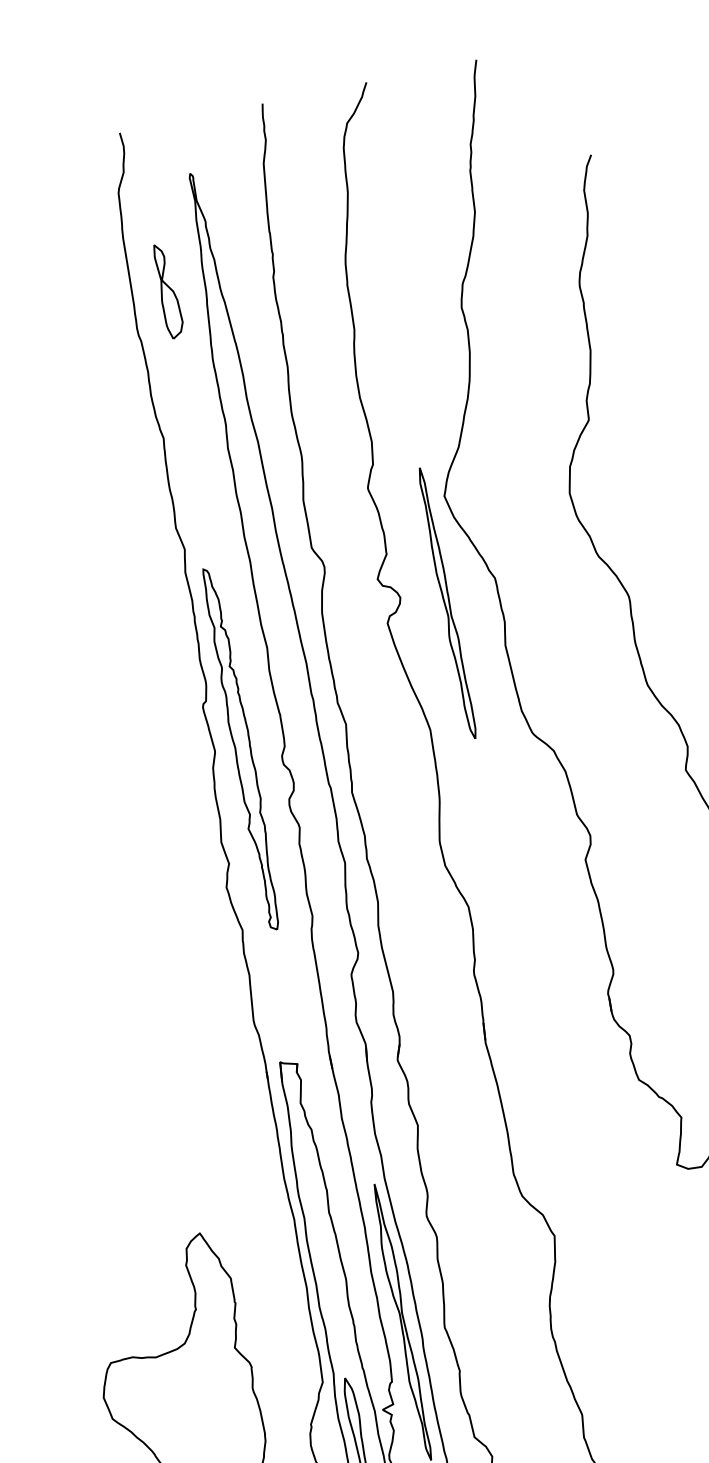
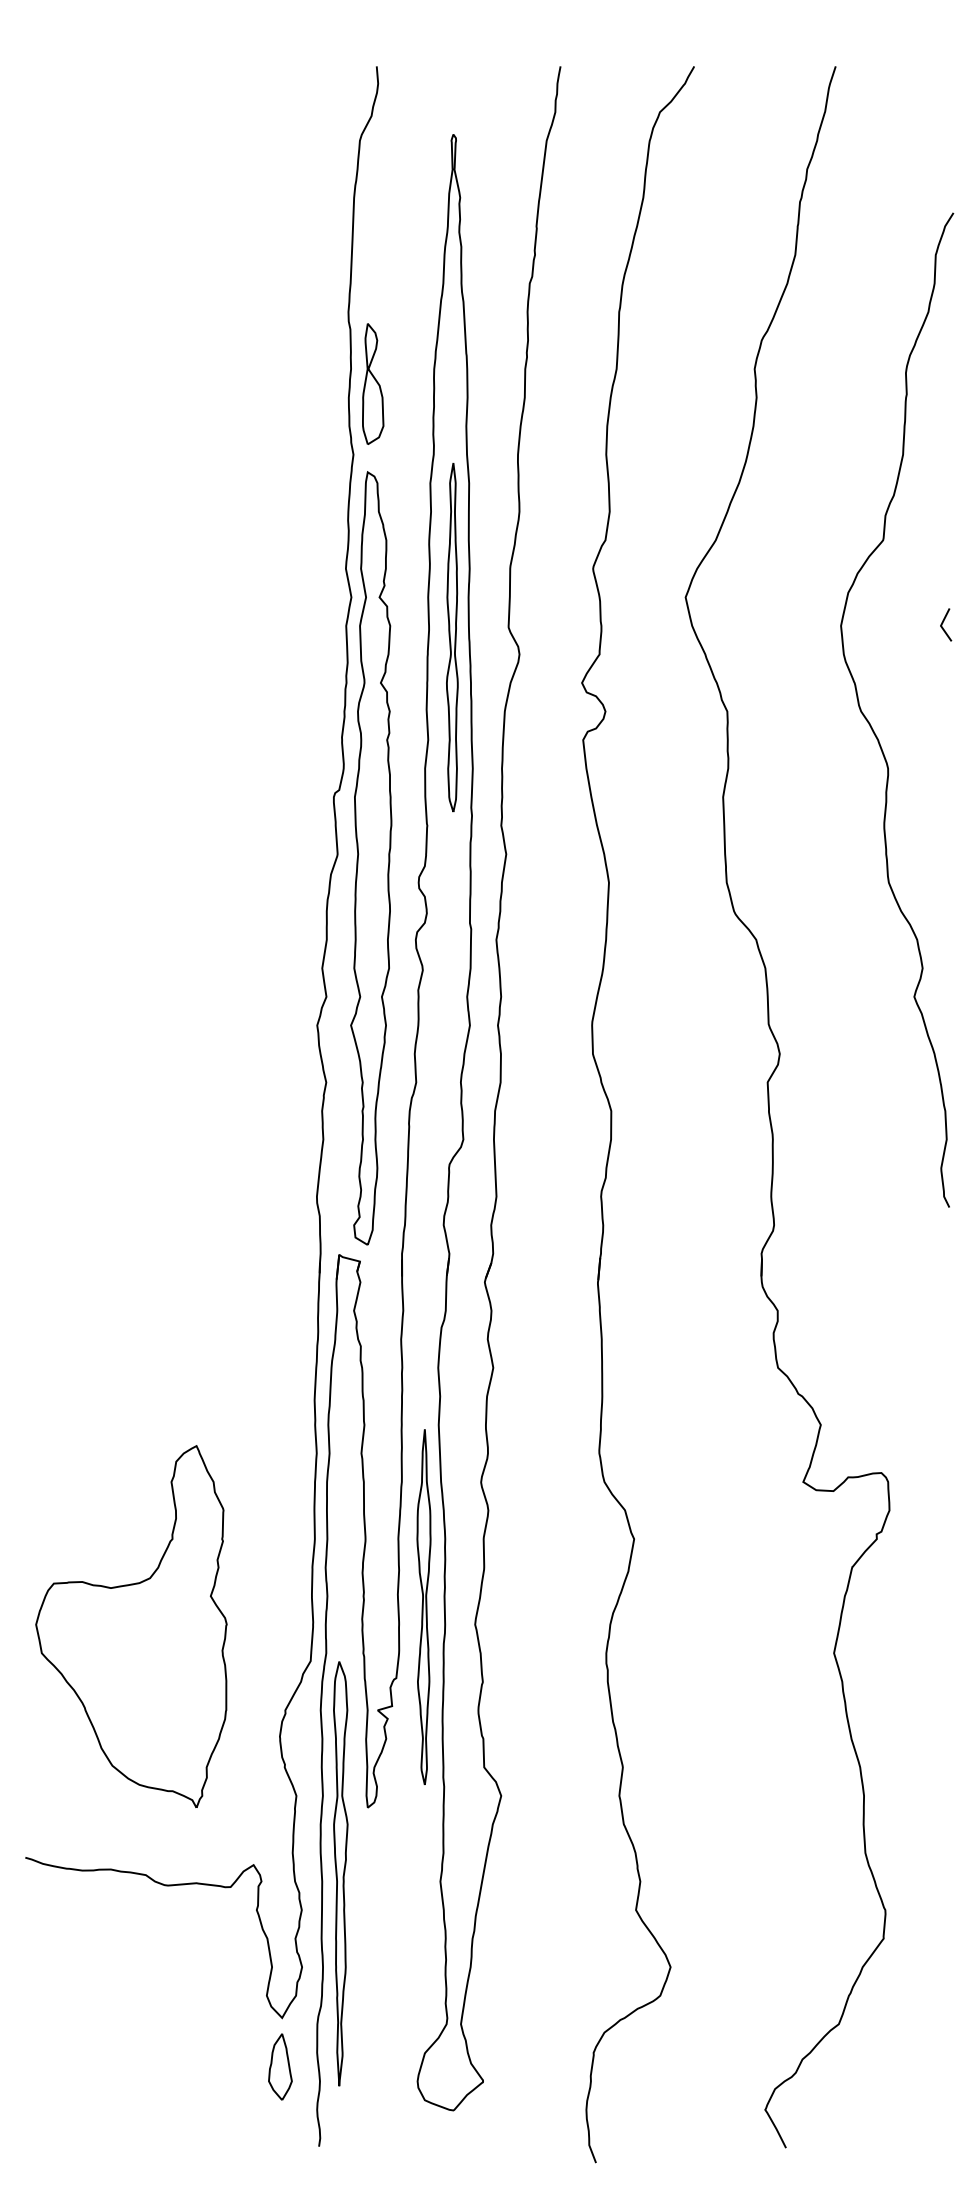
part: (168, 290) -> (373, 383), moved
line: (648, 475) -> (943, 623), added
part: (446, 603) -> (452, 637), moved
part: (242, 749) -> (371, 858), size x1.67

